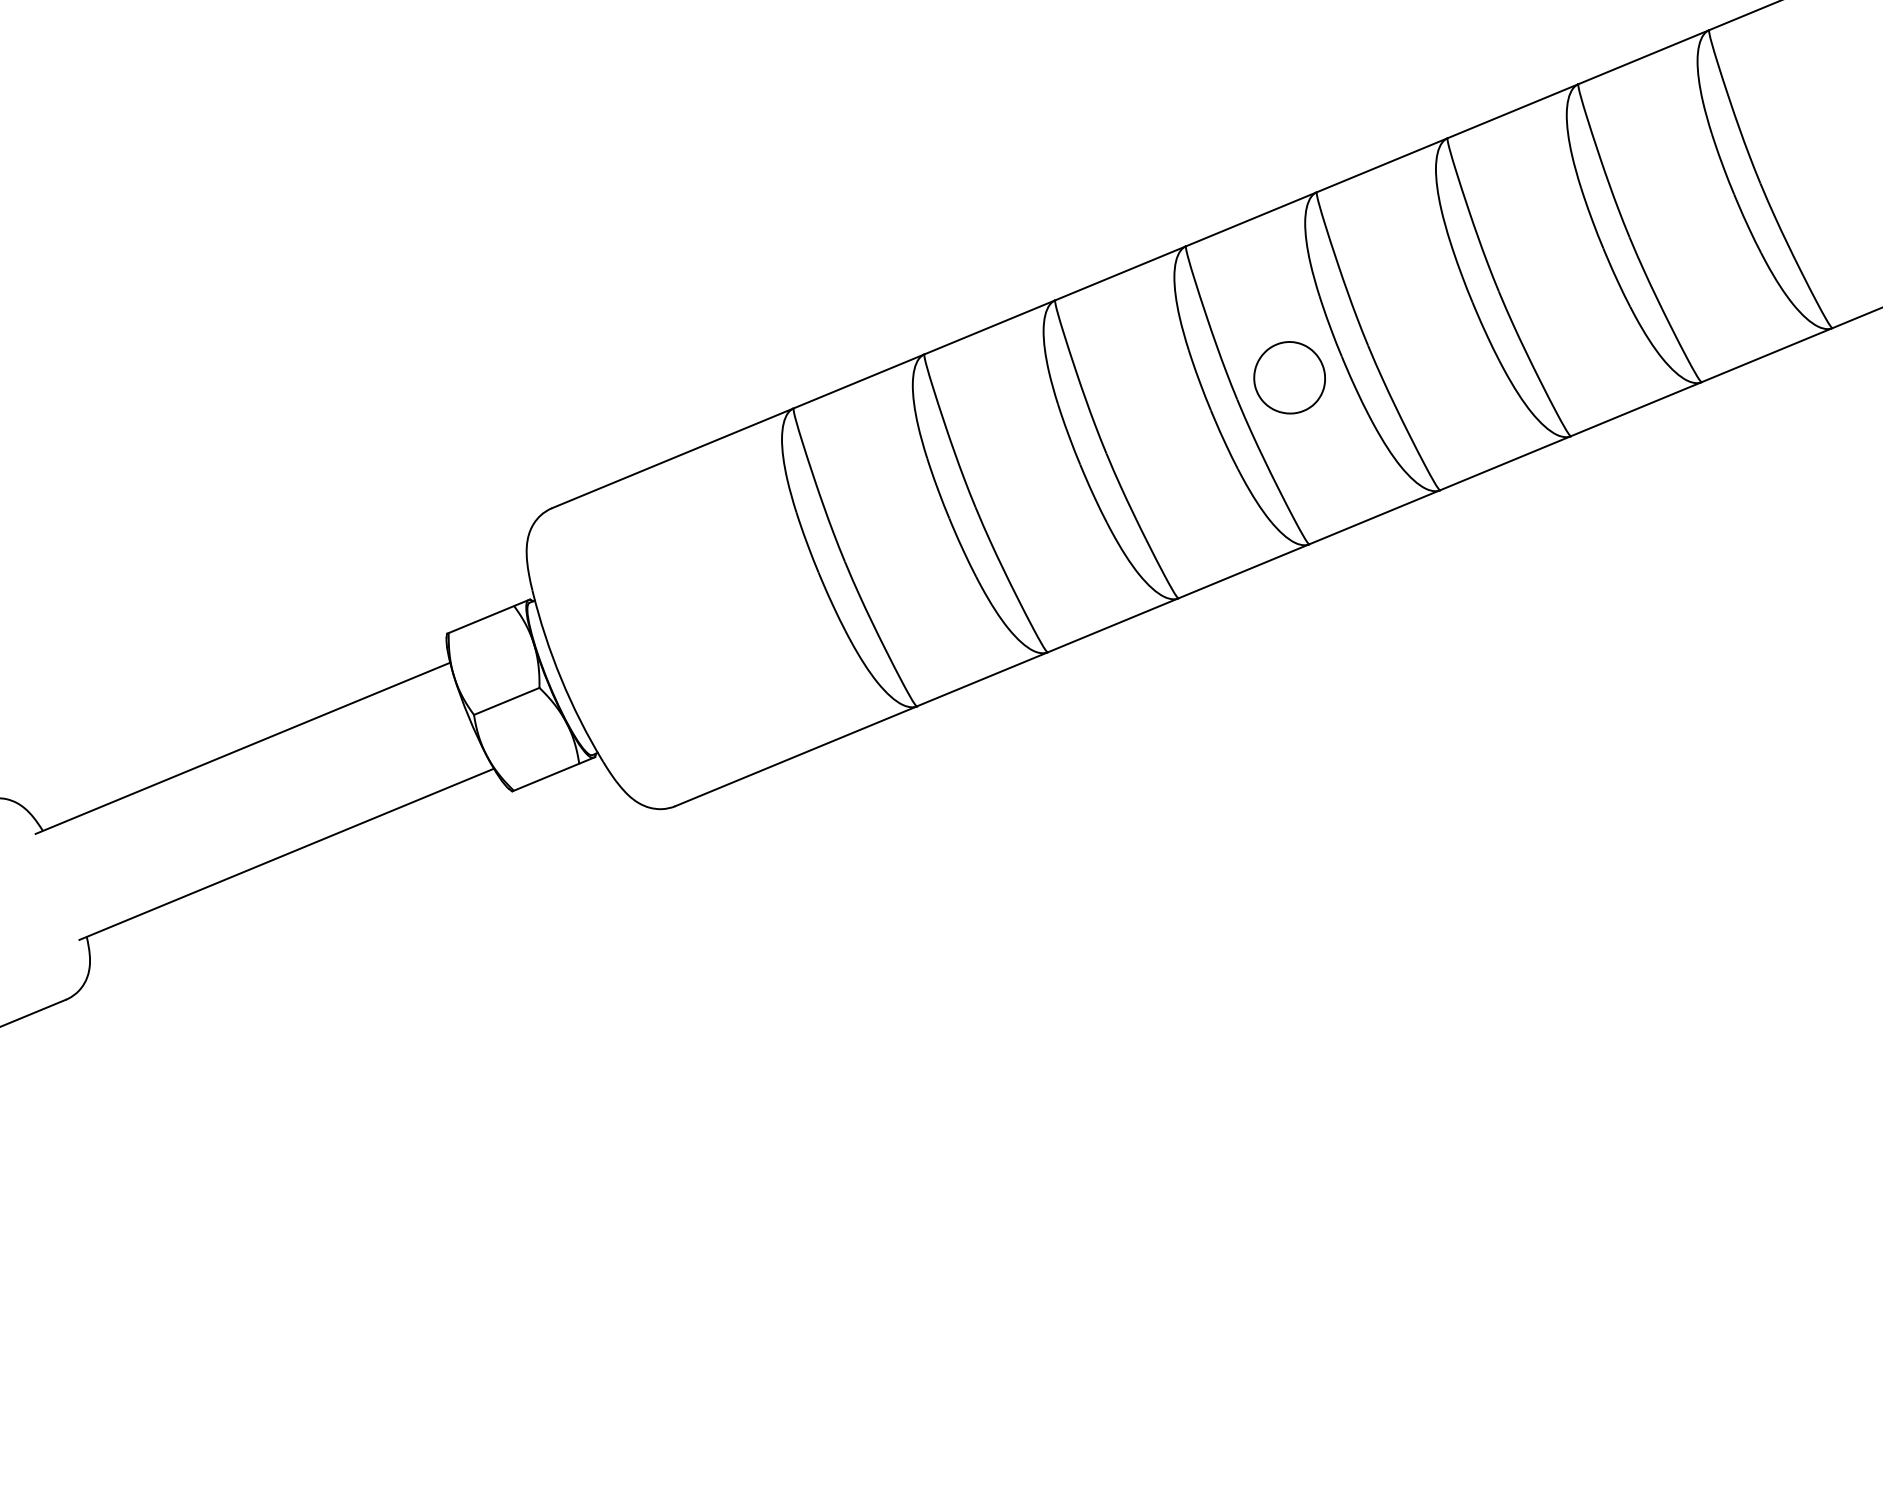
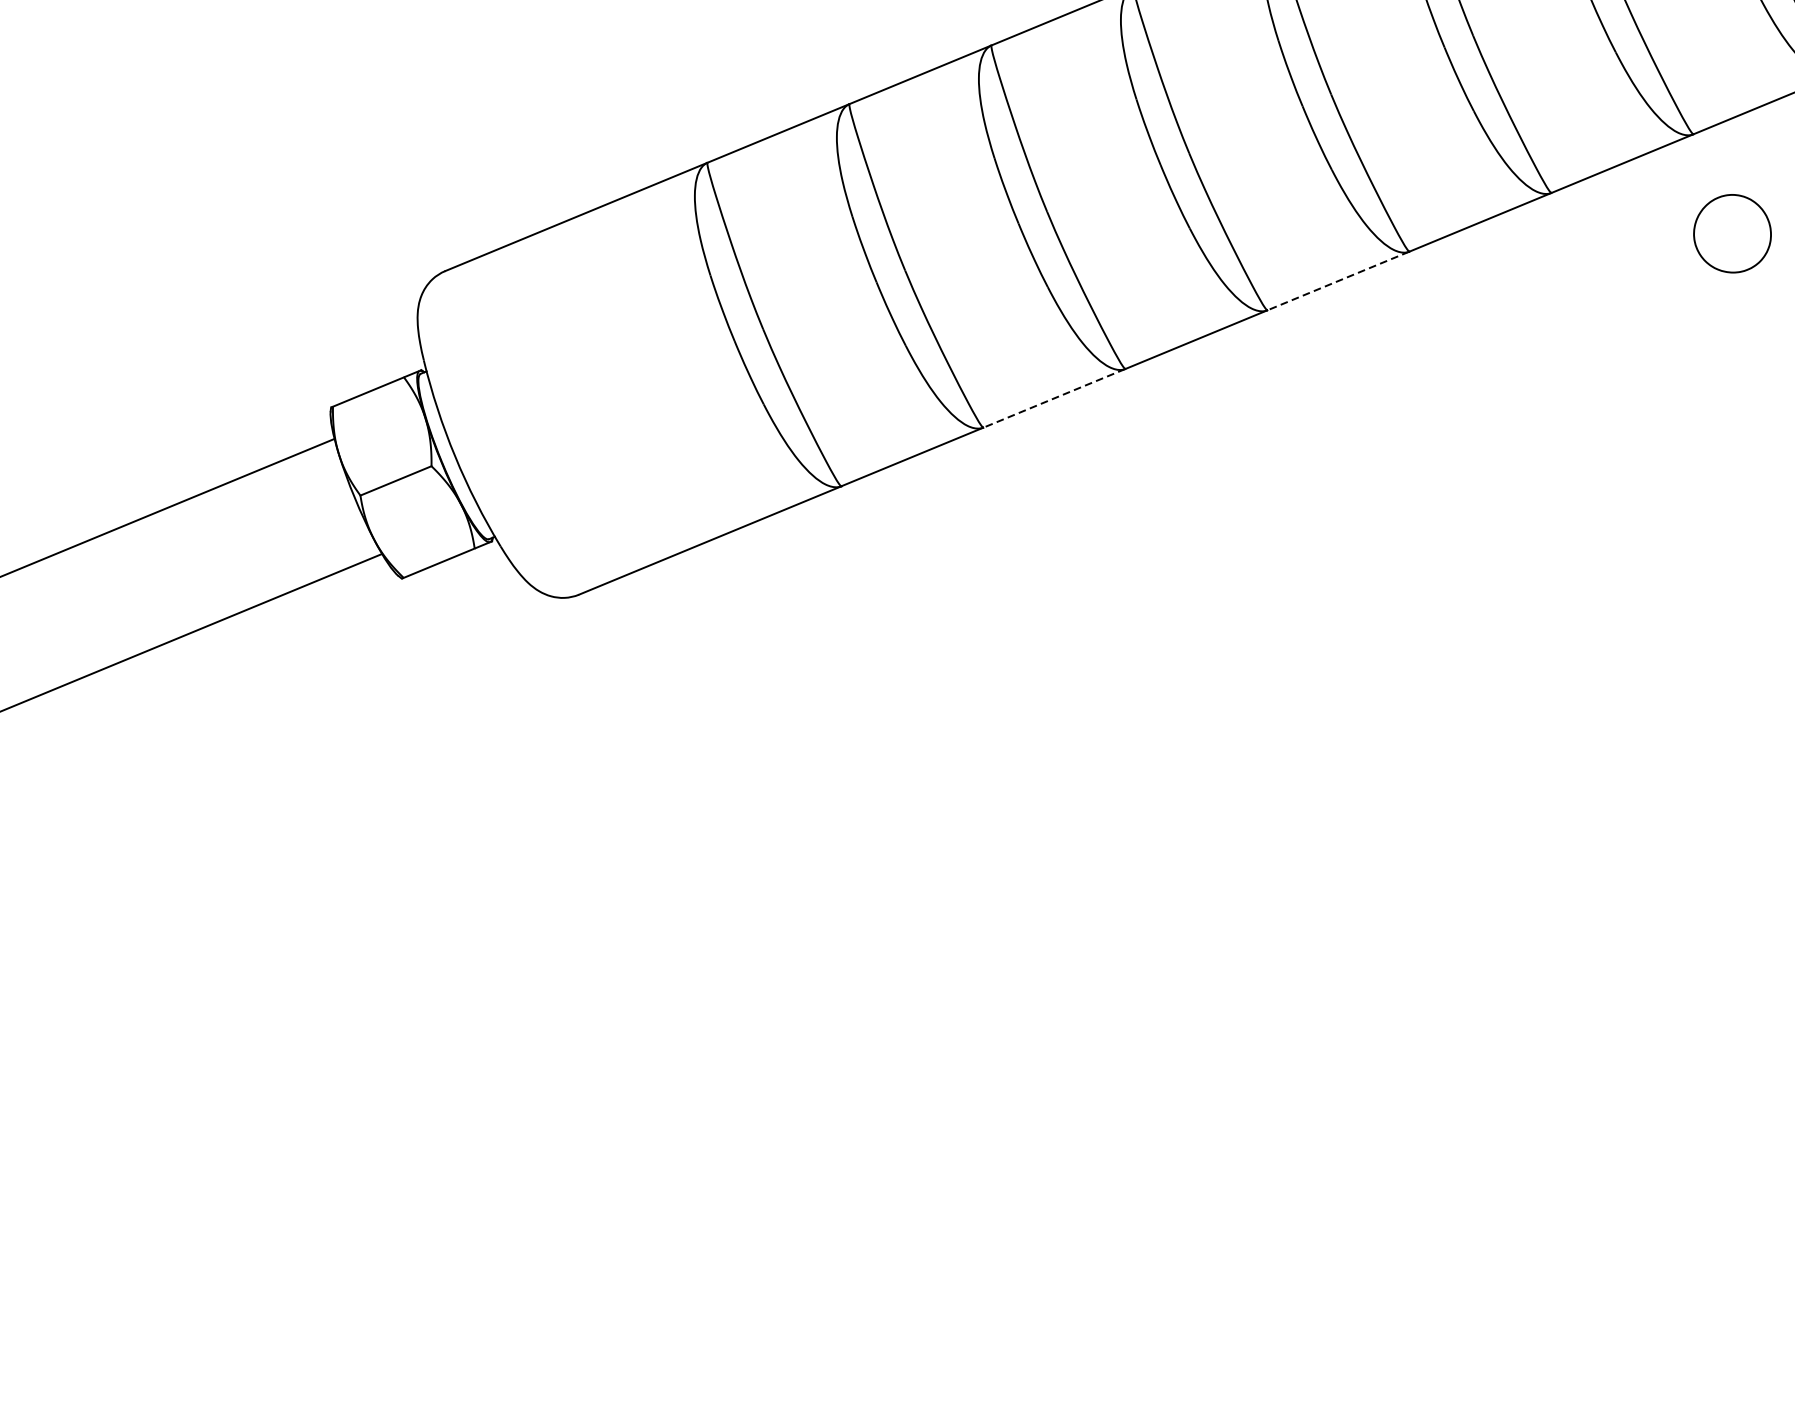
part: (1289, 377) -> (1732, 233), moved
line: (1374, 517) -> (1338, 281), solid -> dashed
line: (1112, 625) -> (1053, 398), solid -> dashed

